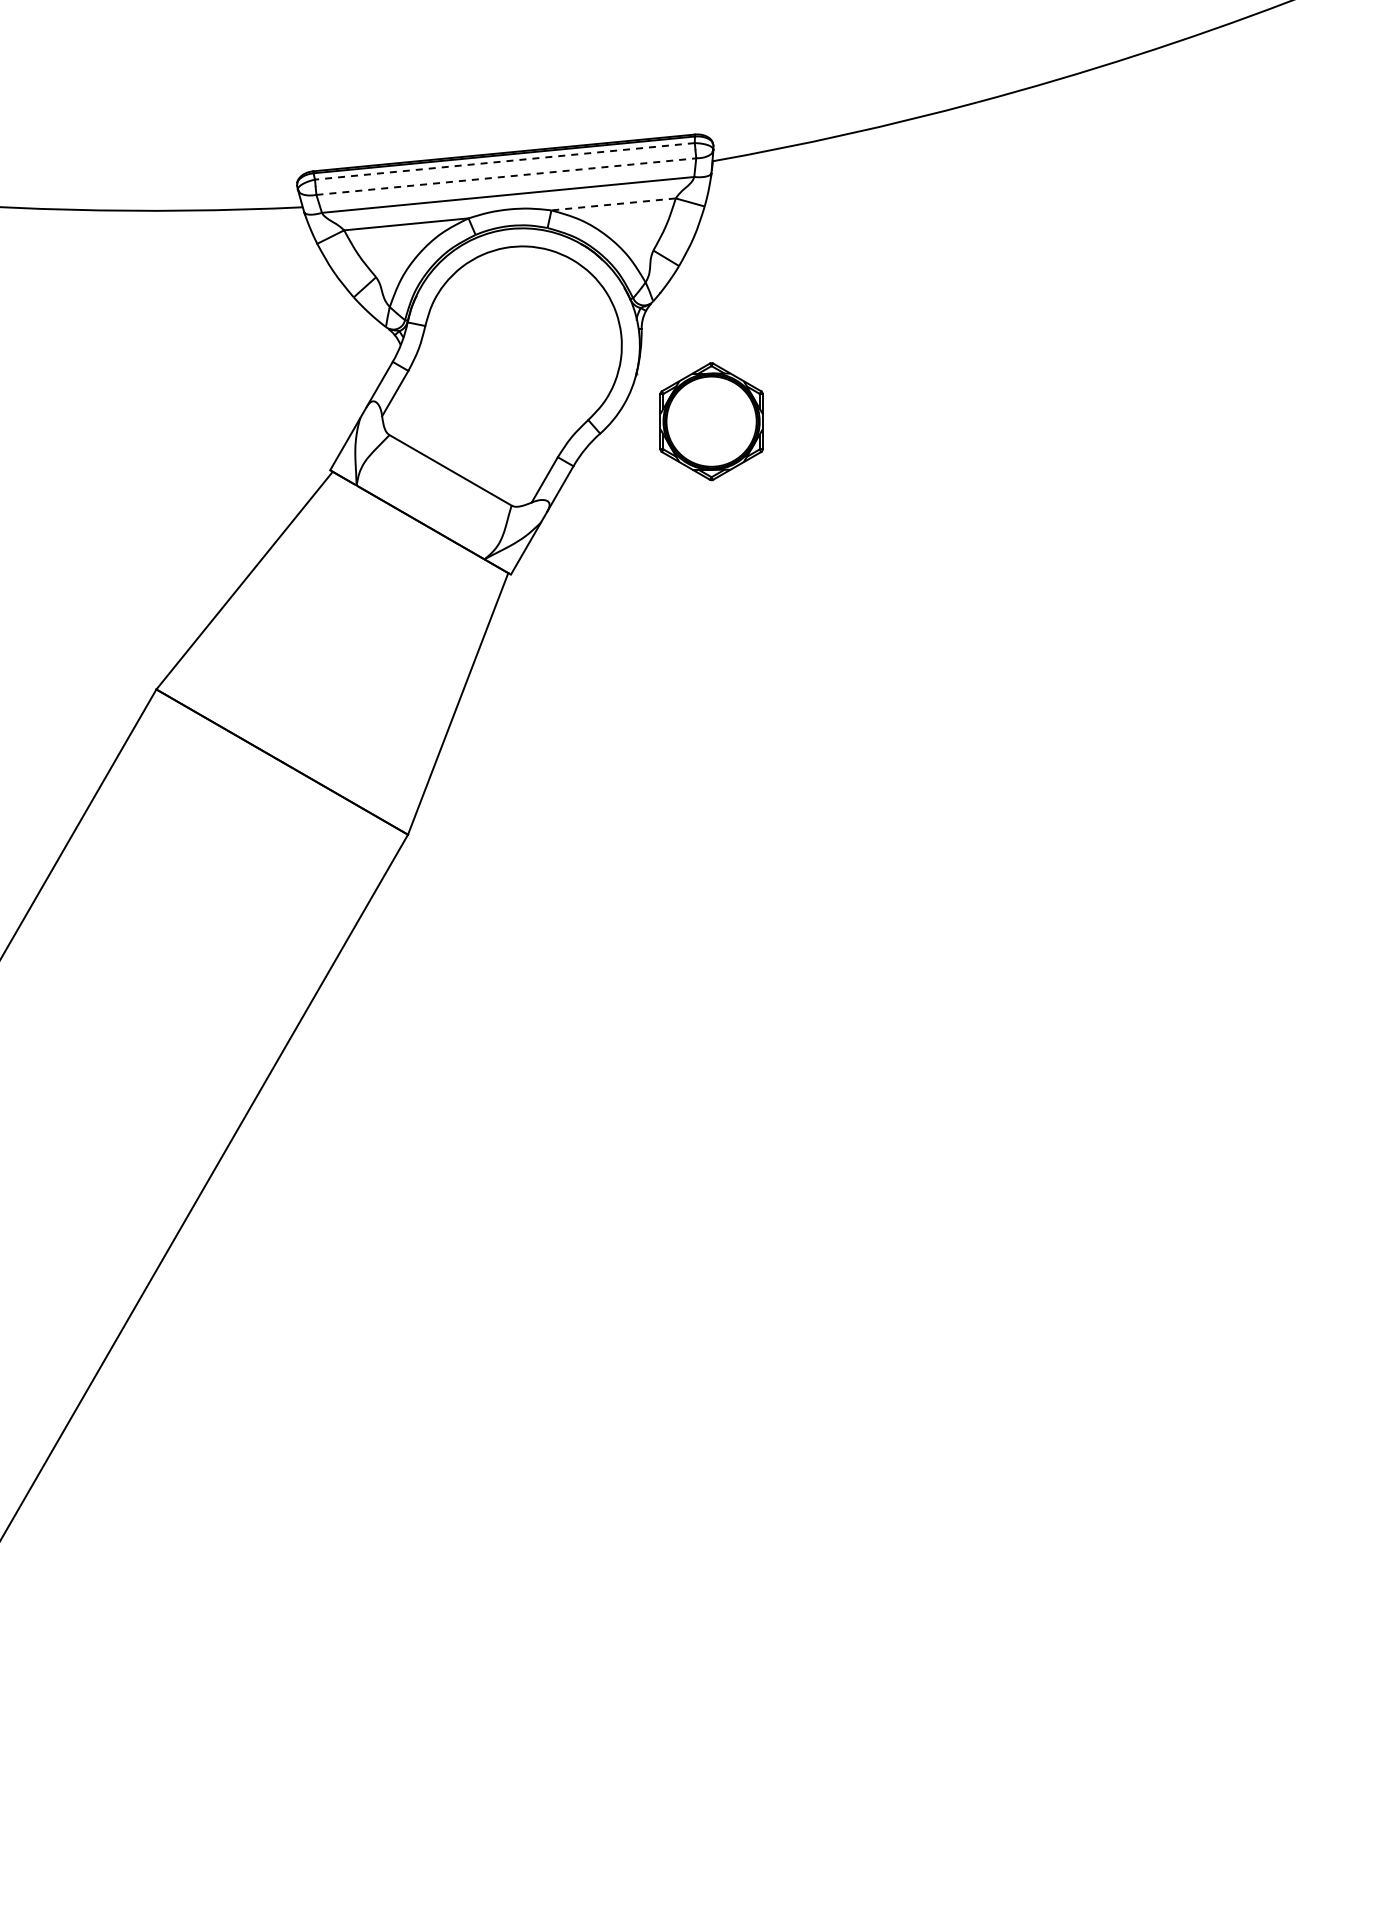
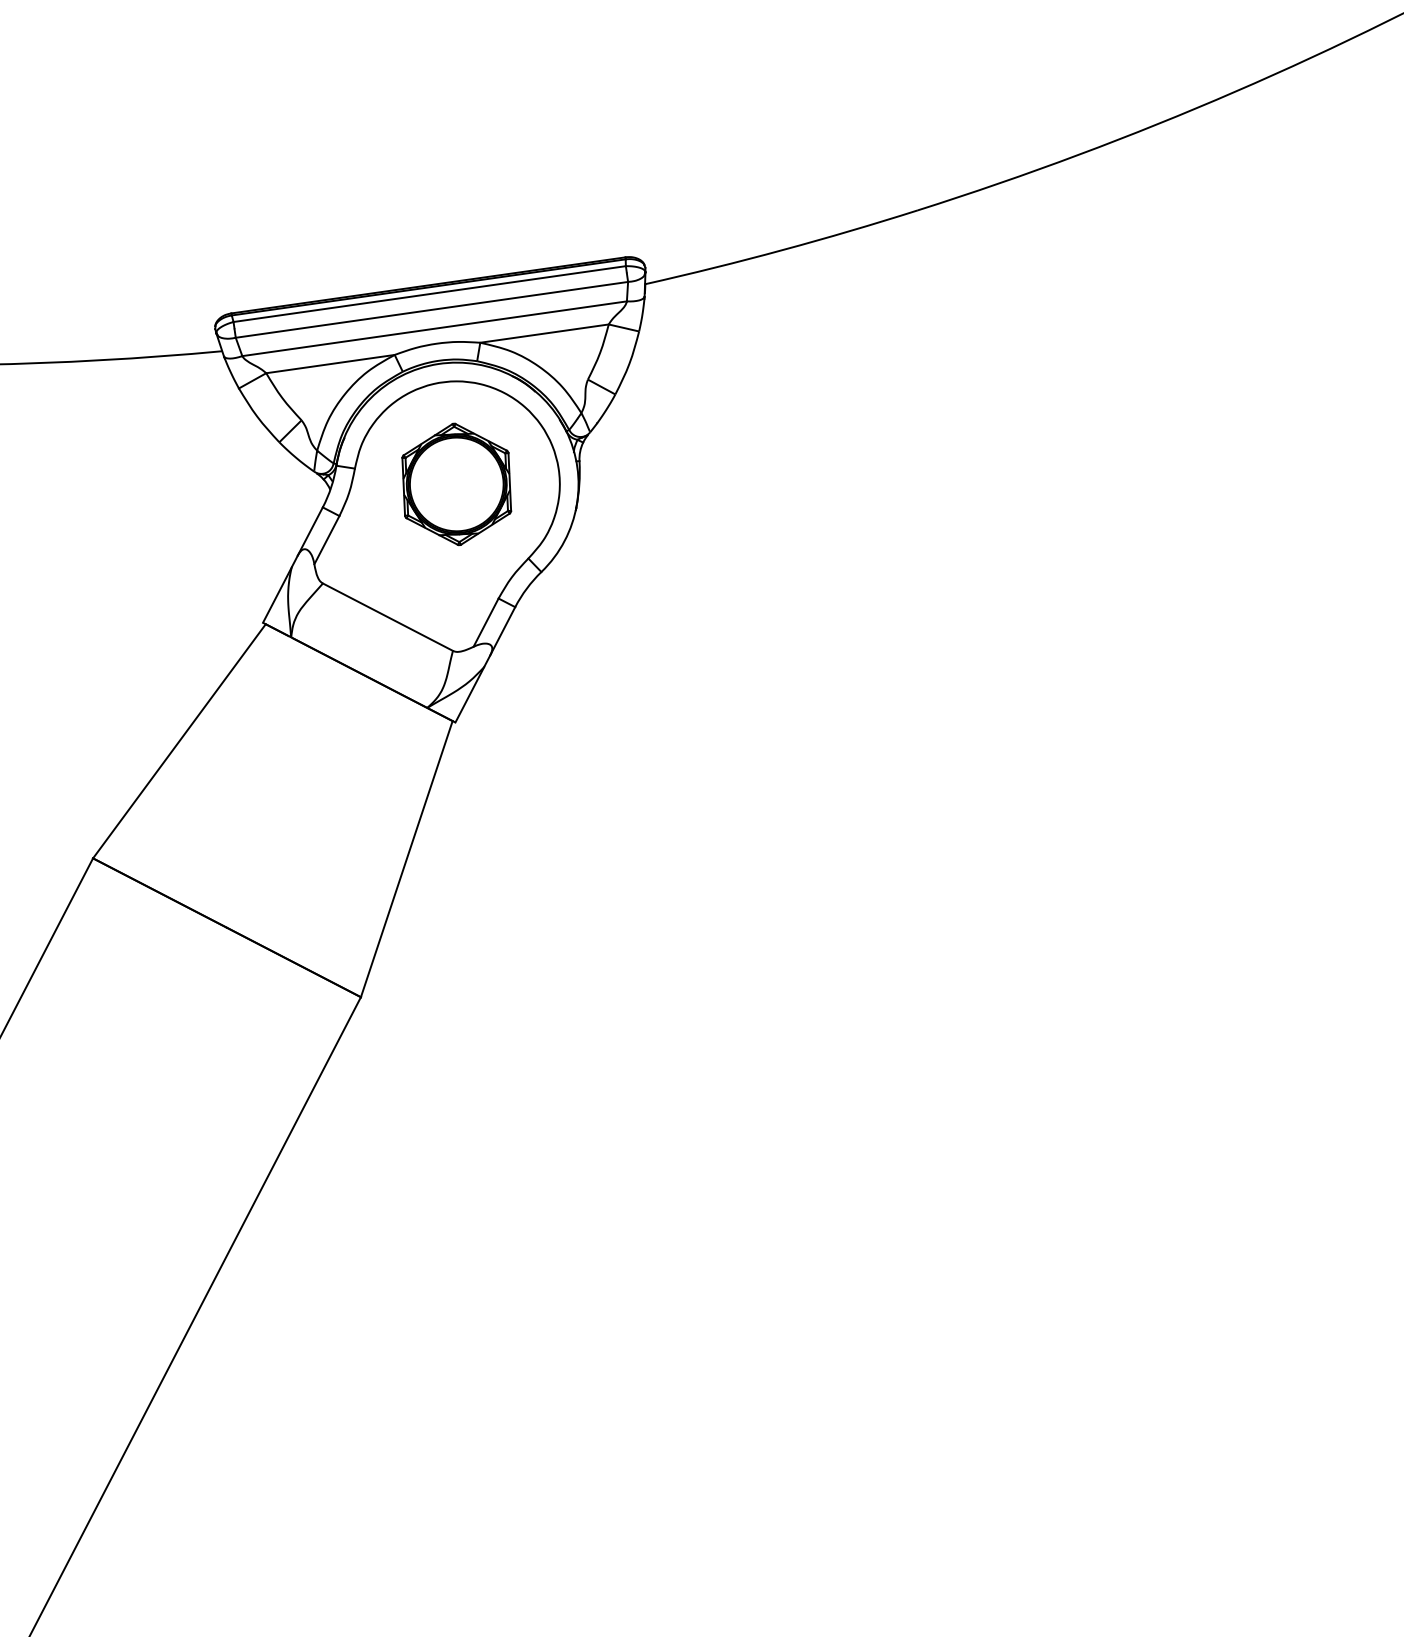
line: (504, 161) -> (429, 294), dashed -> solid
line: (506, 176) -> (432, 309), dashed -> solid
line: (613, 204) -> (544, 333), dashed -> solid
part: (711, 421) -> (456, 484), moved

